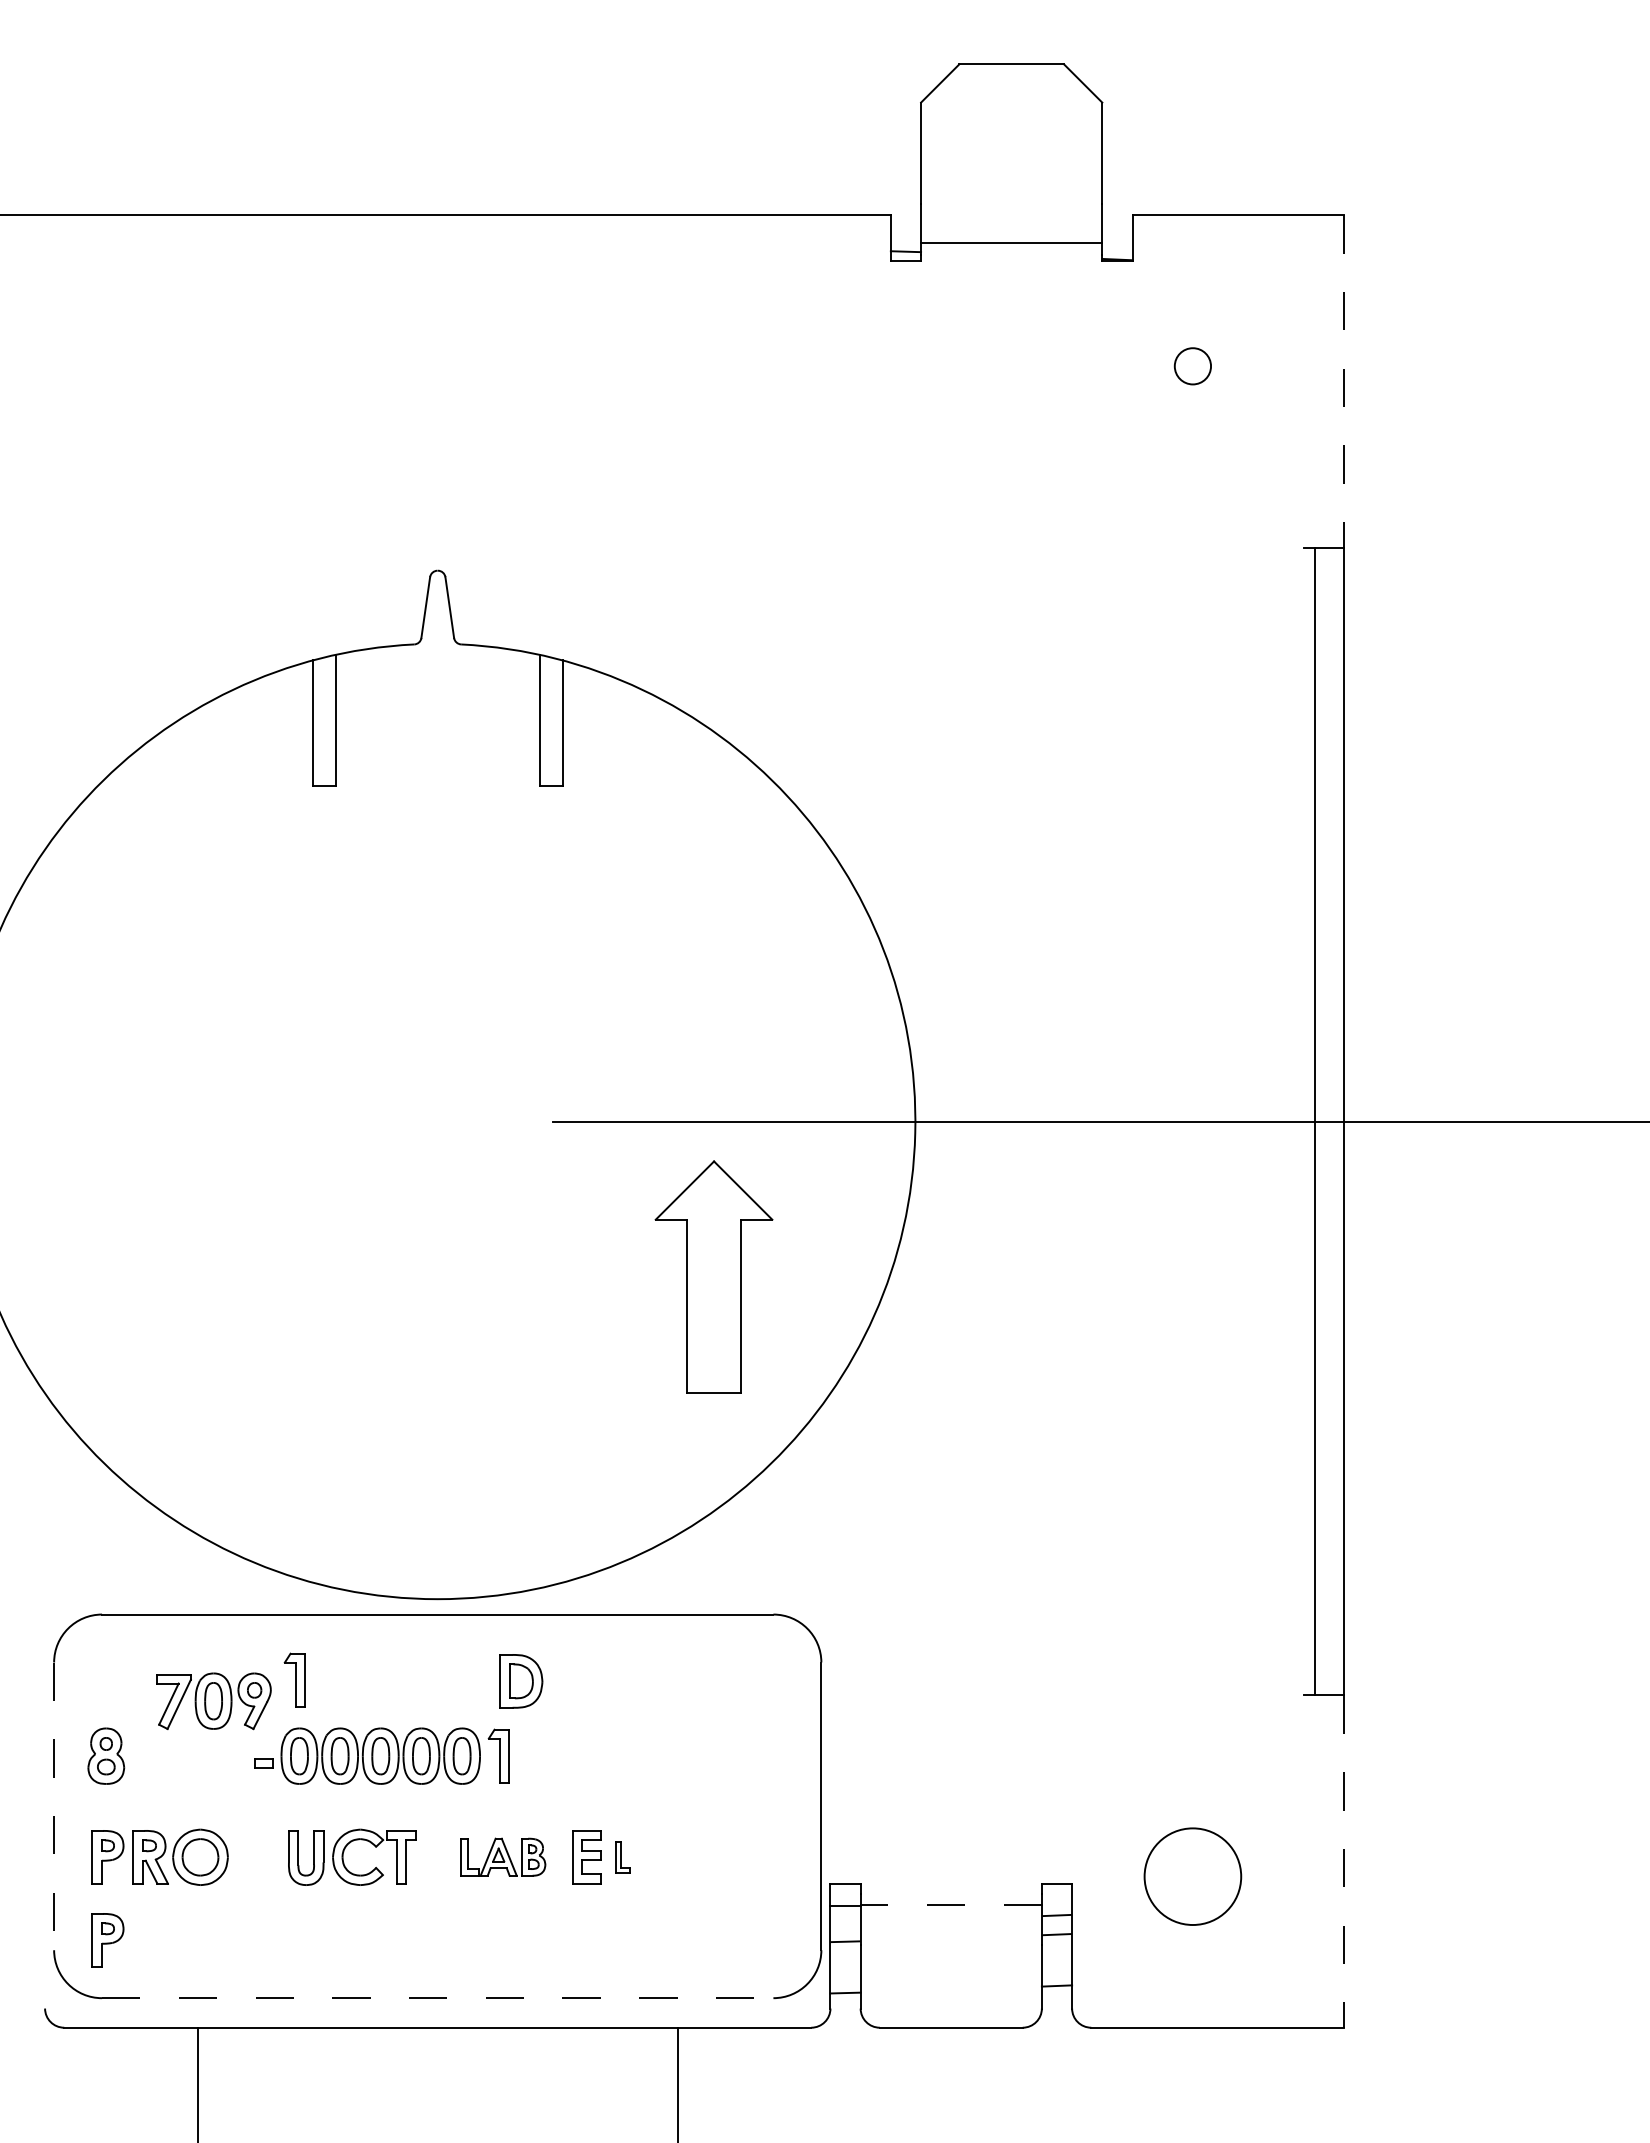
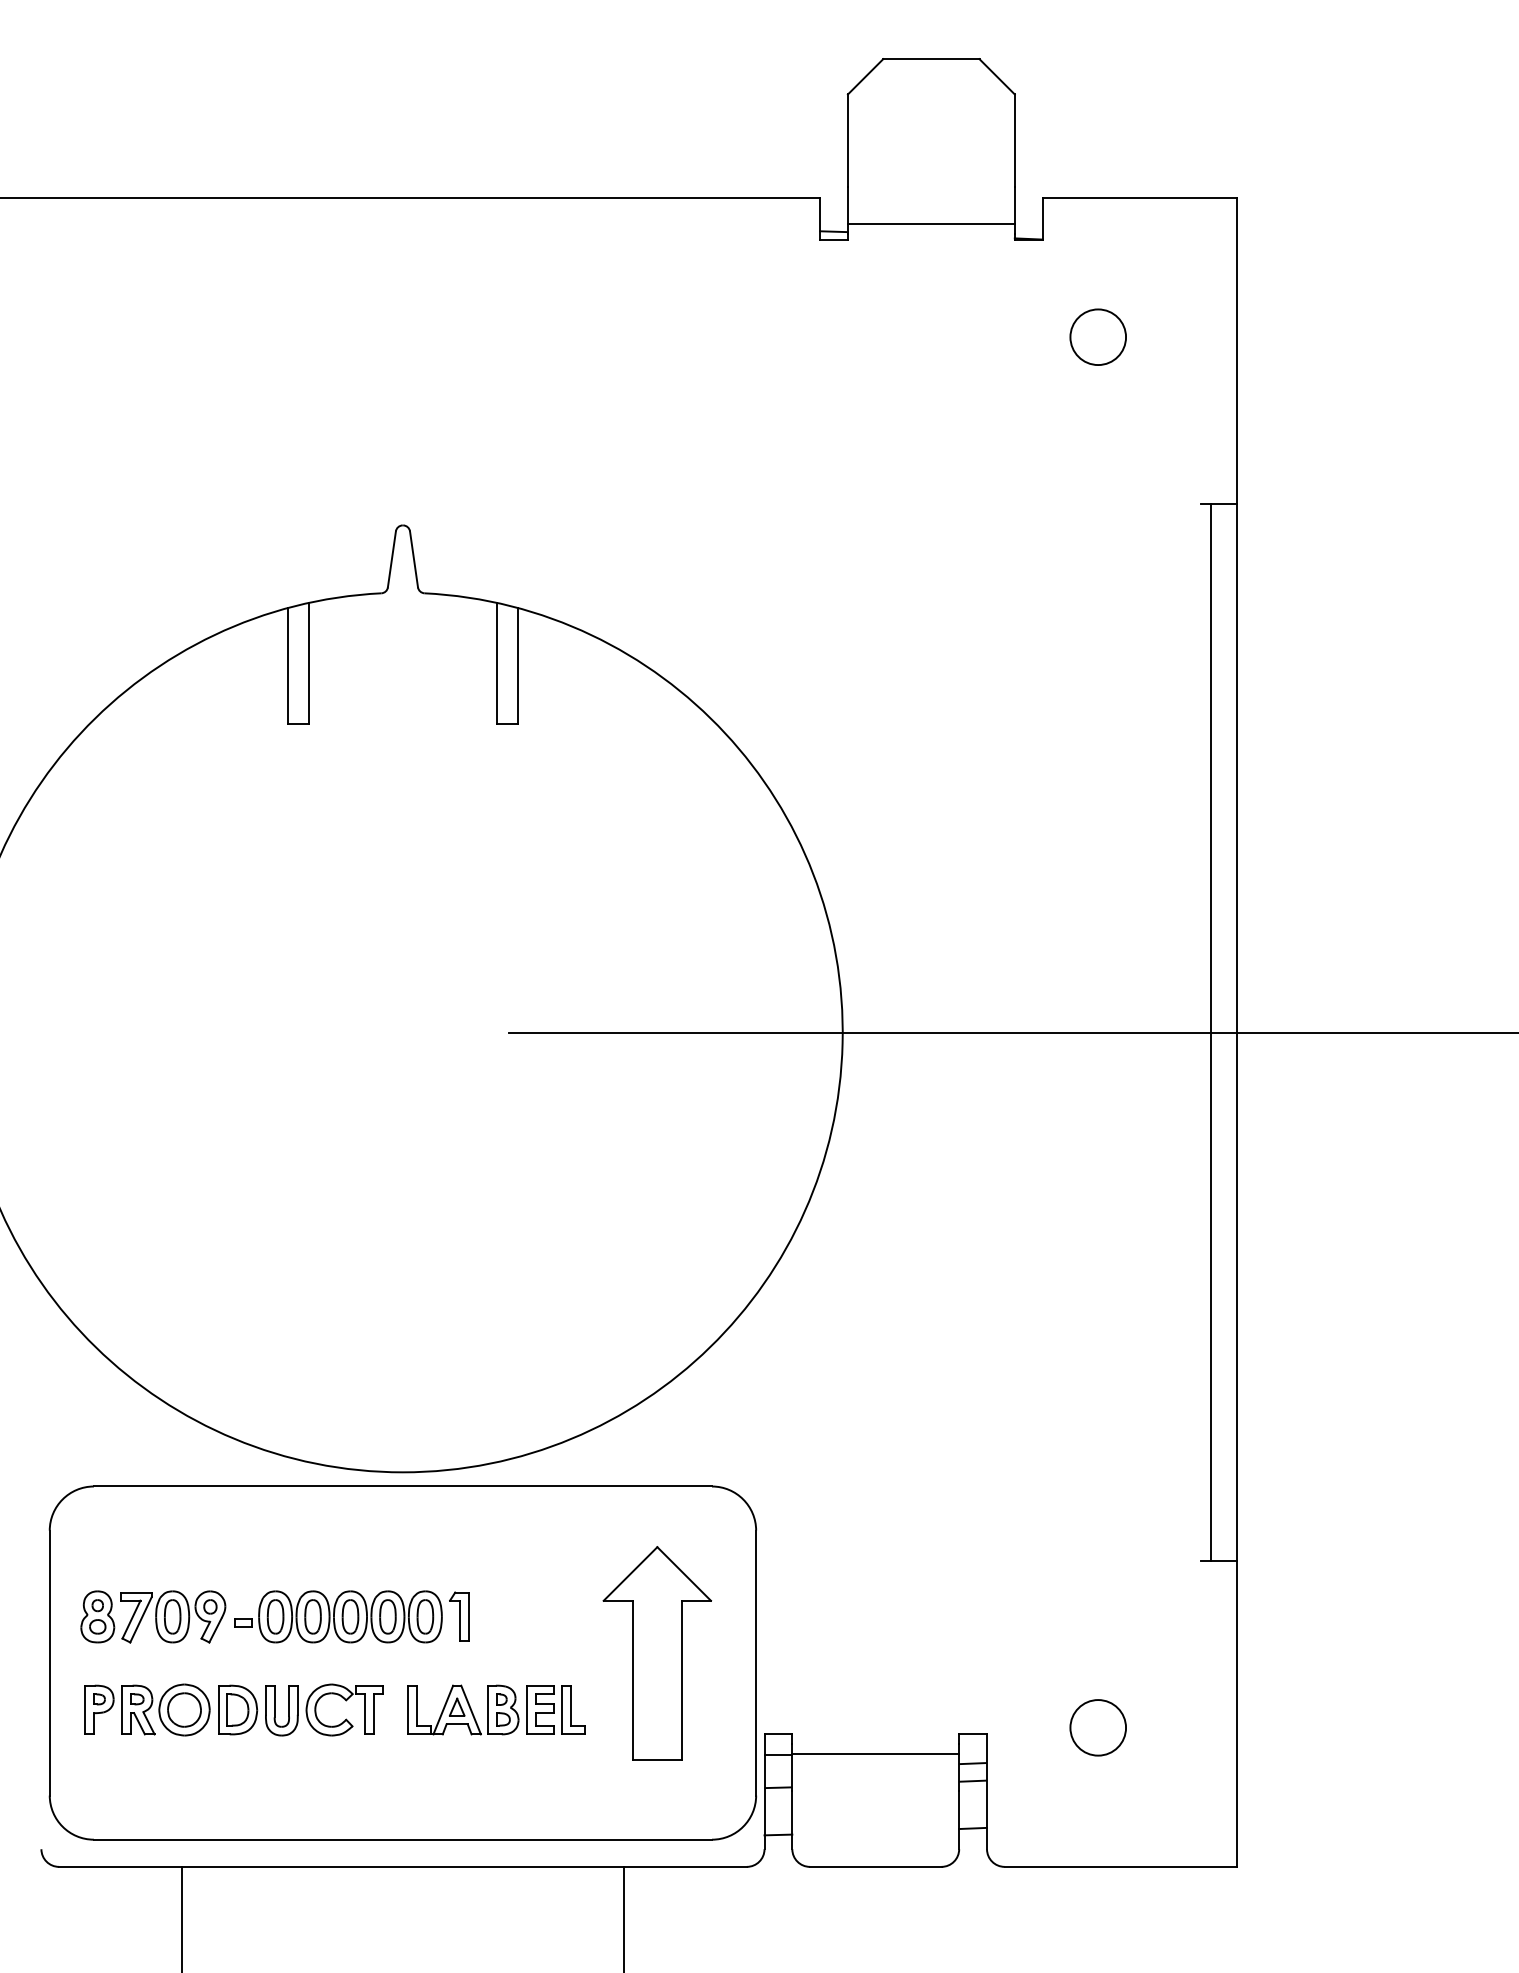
circle: (1192, 366) -> (1097, 337), size x1.67
line: (1343, 381) -> (1236, 351), dashed -> solid
part: (713, 1276) -> (656, 1653), moved
part: (294, 1679) -> (271, 1546), removed
part: (521, 1681) -> (237, 1710), moved
part: (213, 1701) -> (172, 1617), moved
line: (54, 1806) -> (50, 1663), dashed -> solid
part: (503, 1856) -> (463, 1709), size x1.43
part: (622, 1857) -> (573, 1710), size x1.67
line: (1343, 1862) -> (1236, 1714), dashed -> solid
circle: (1192, 1876) -> (1097, 1727), size x0.62
line: (951, 1905) -> (875, 1754), dashed -> solid
part: (107, 1940) -> (98, 1786), removed
line: (437, 1998) -> (402, 1839), dashed -> solid

